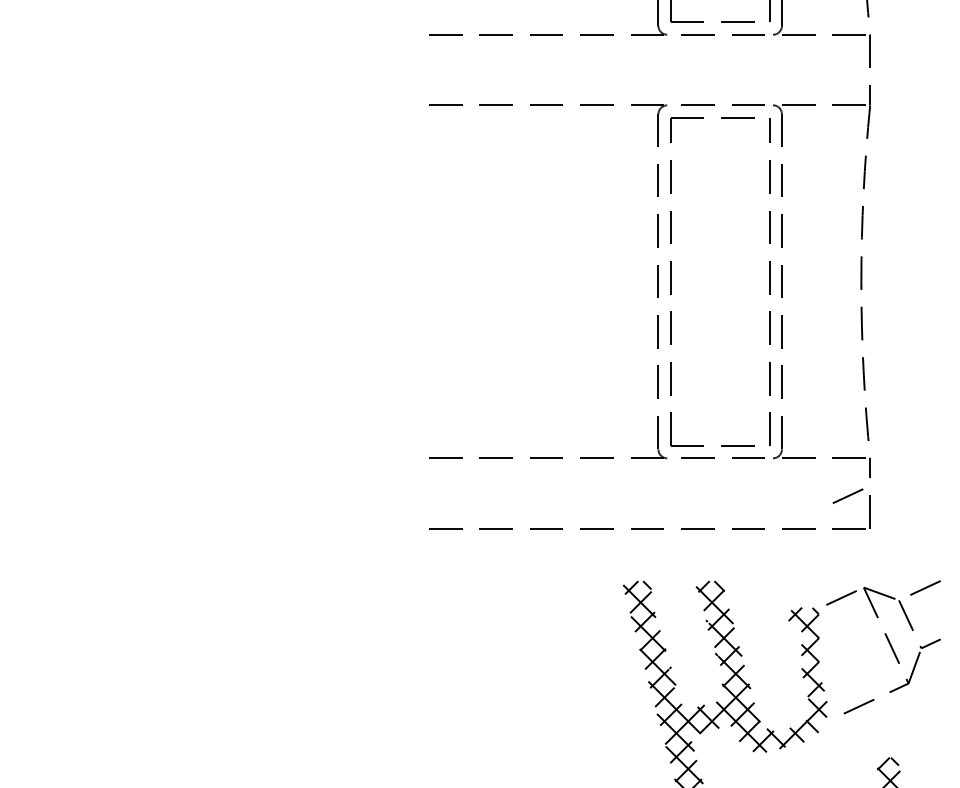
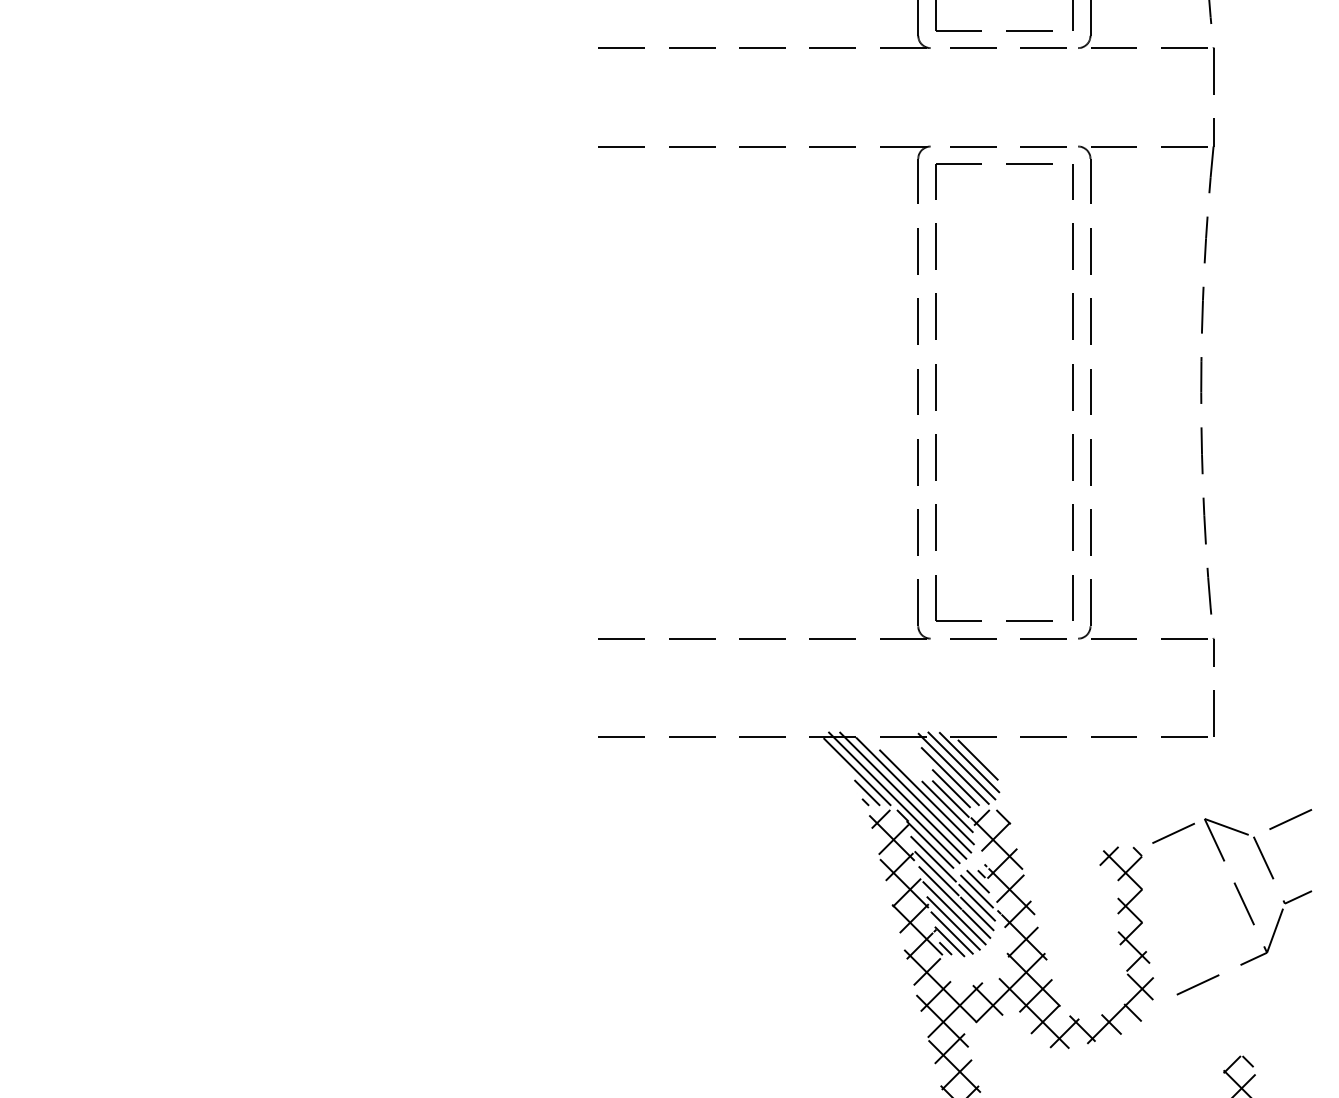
line: (847, 496) -> (1182, 691), removed
hatch: (653, 605) -> (911, 843), added

